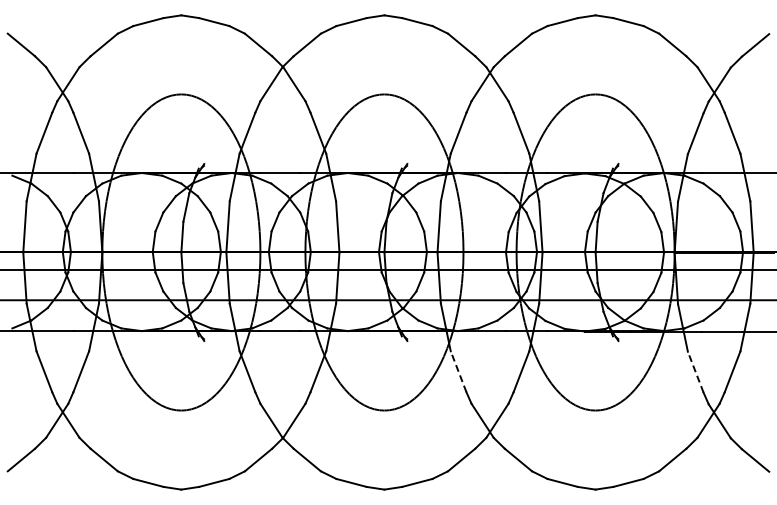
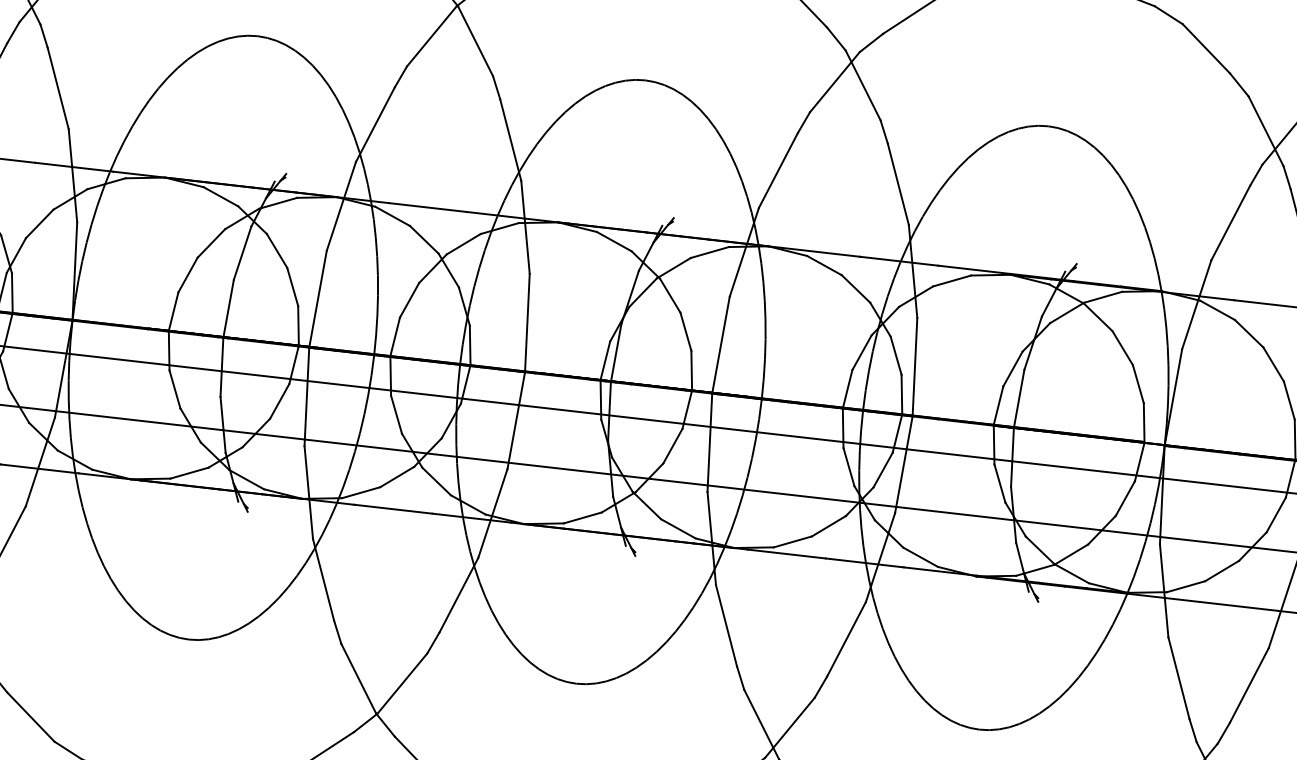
line: (458, 371) -> (726, 625), dashed -> solid
line: (695, 372) -> (1178, 678), dashed -> solid

